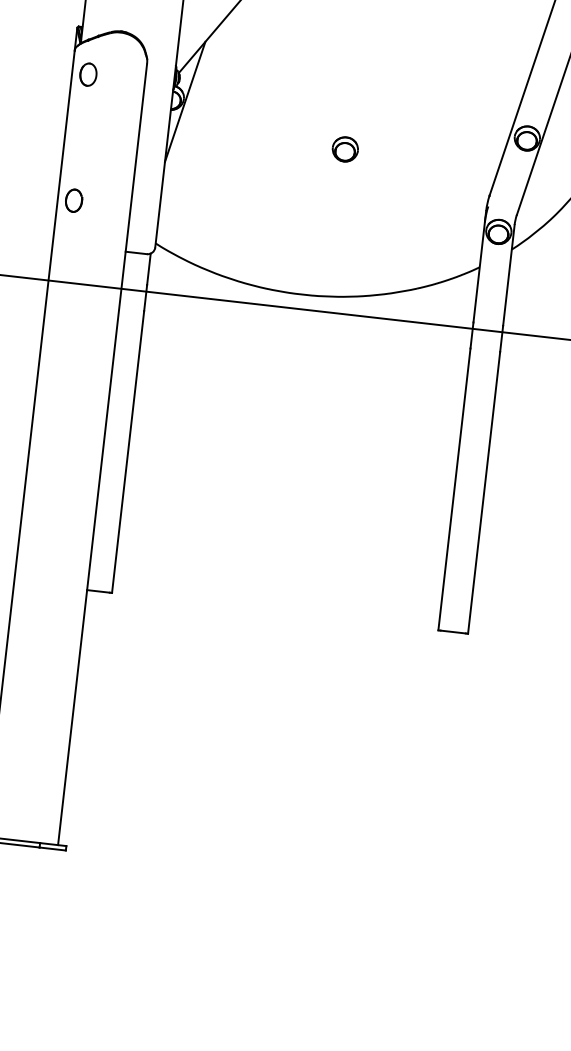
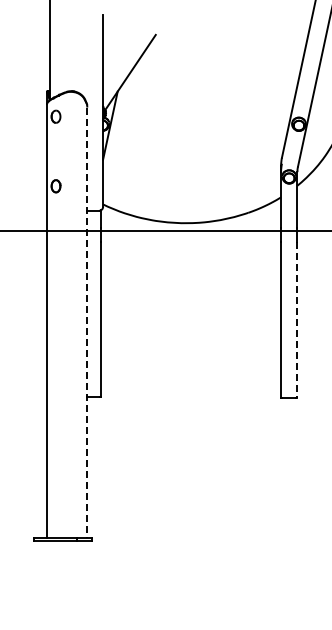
part: (345, 149) -> (200, 141), removed
line: (102, 455) -> (87, 323), solid -> dashed
line: (484, 492) -> (297, 319), solid -> dashed

